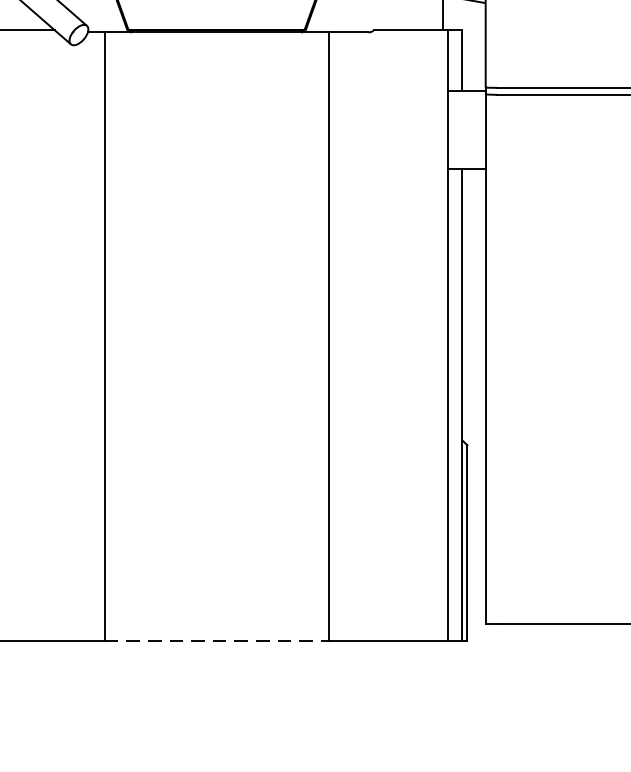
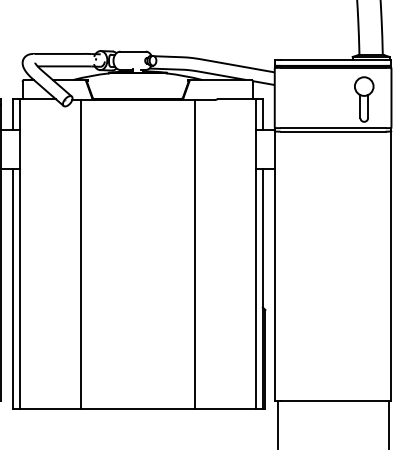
line: (215, 640) -> (137, 409), dashed -> solid
line: (491, 670) -> (277, 424), added

